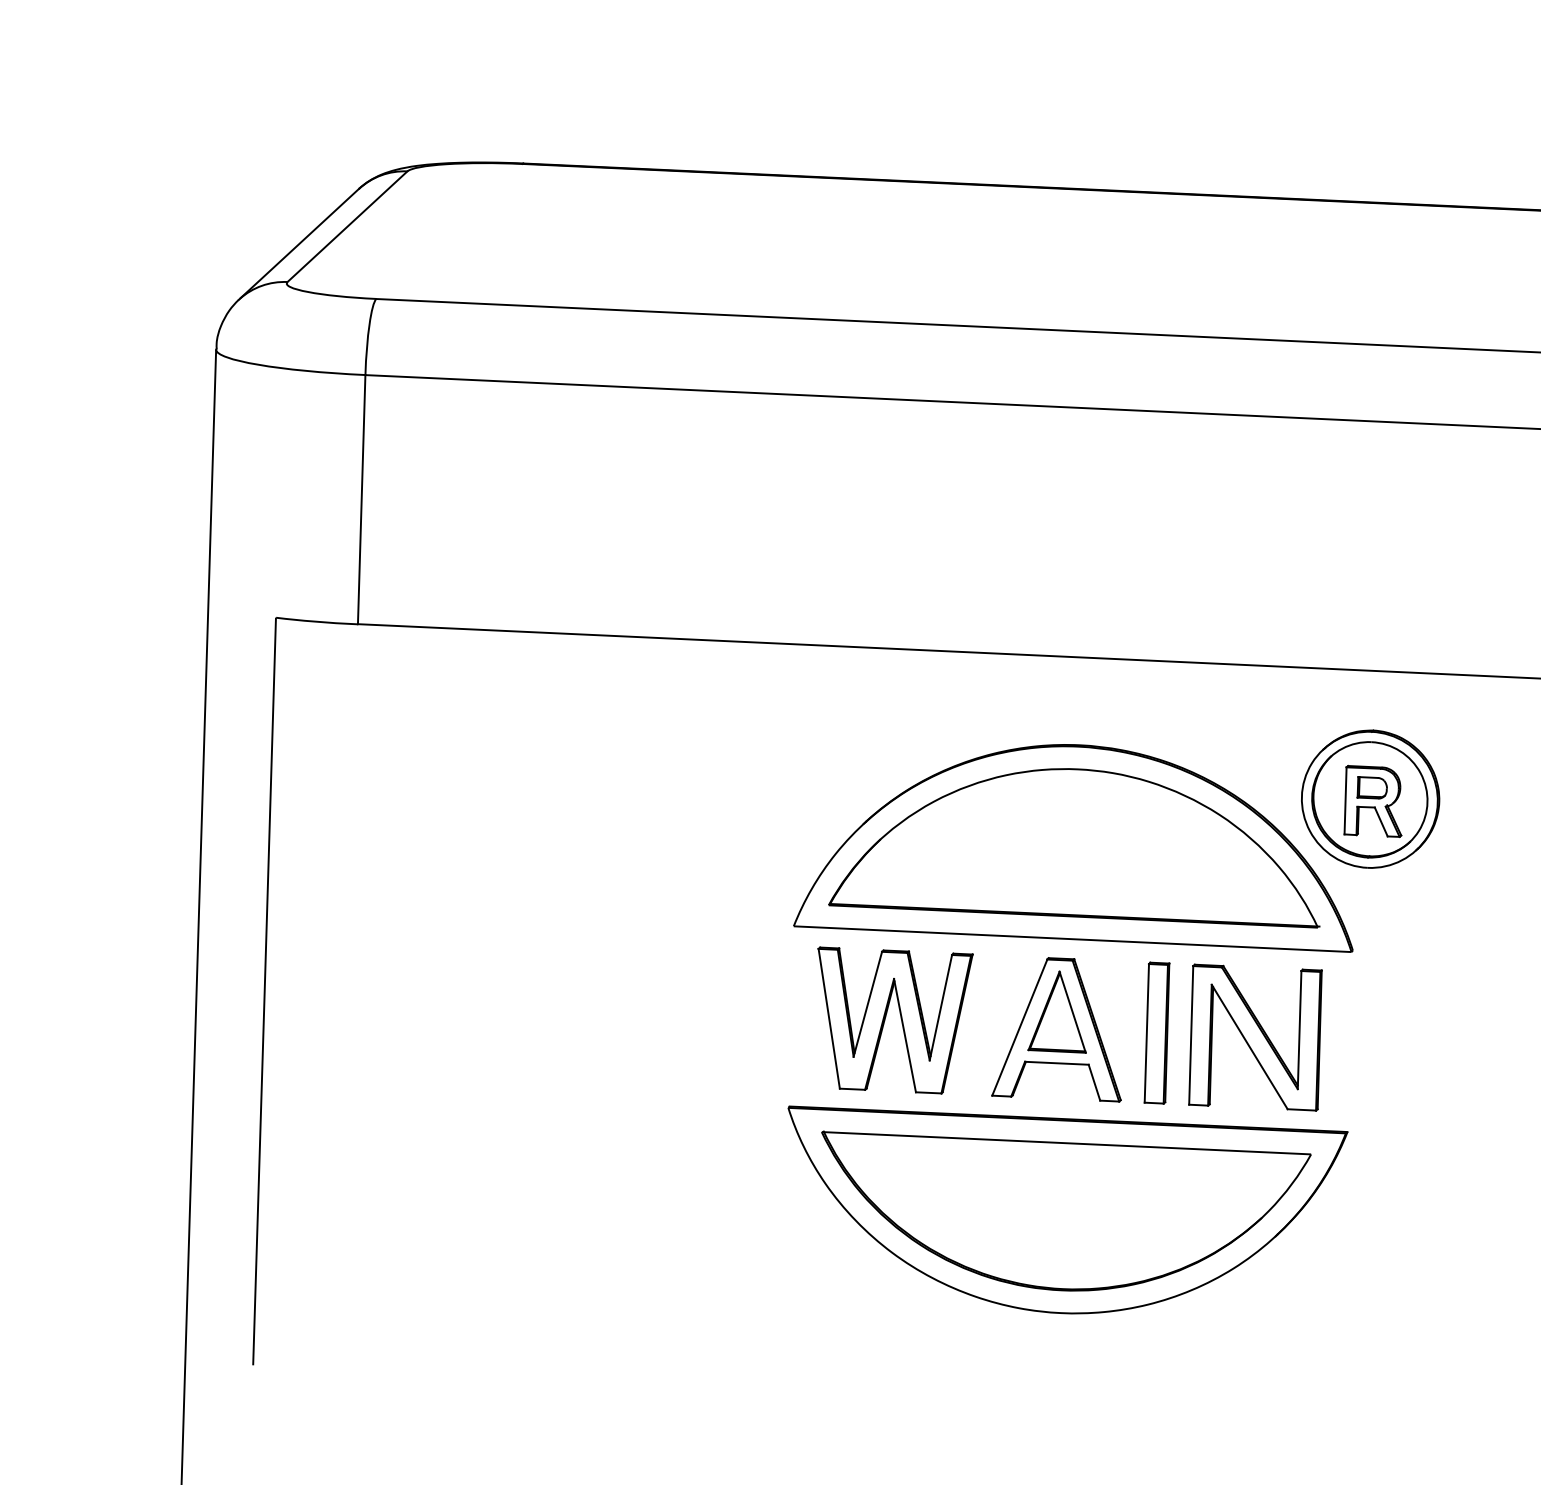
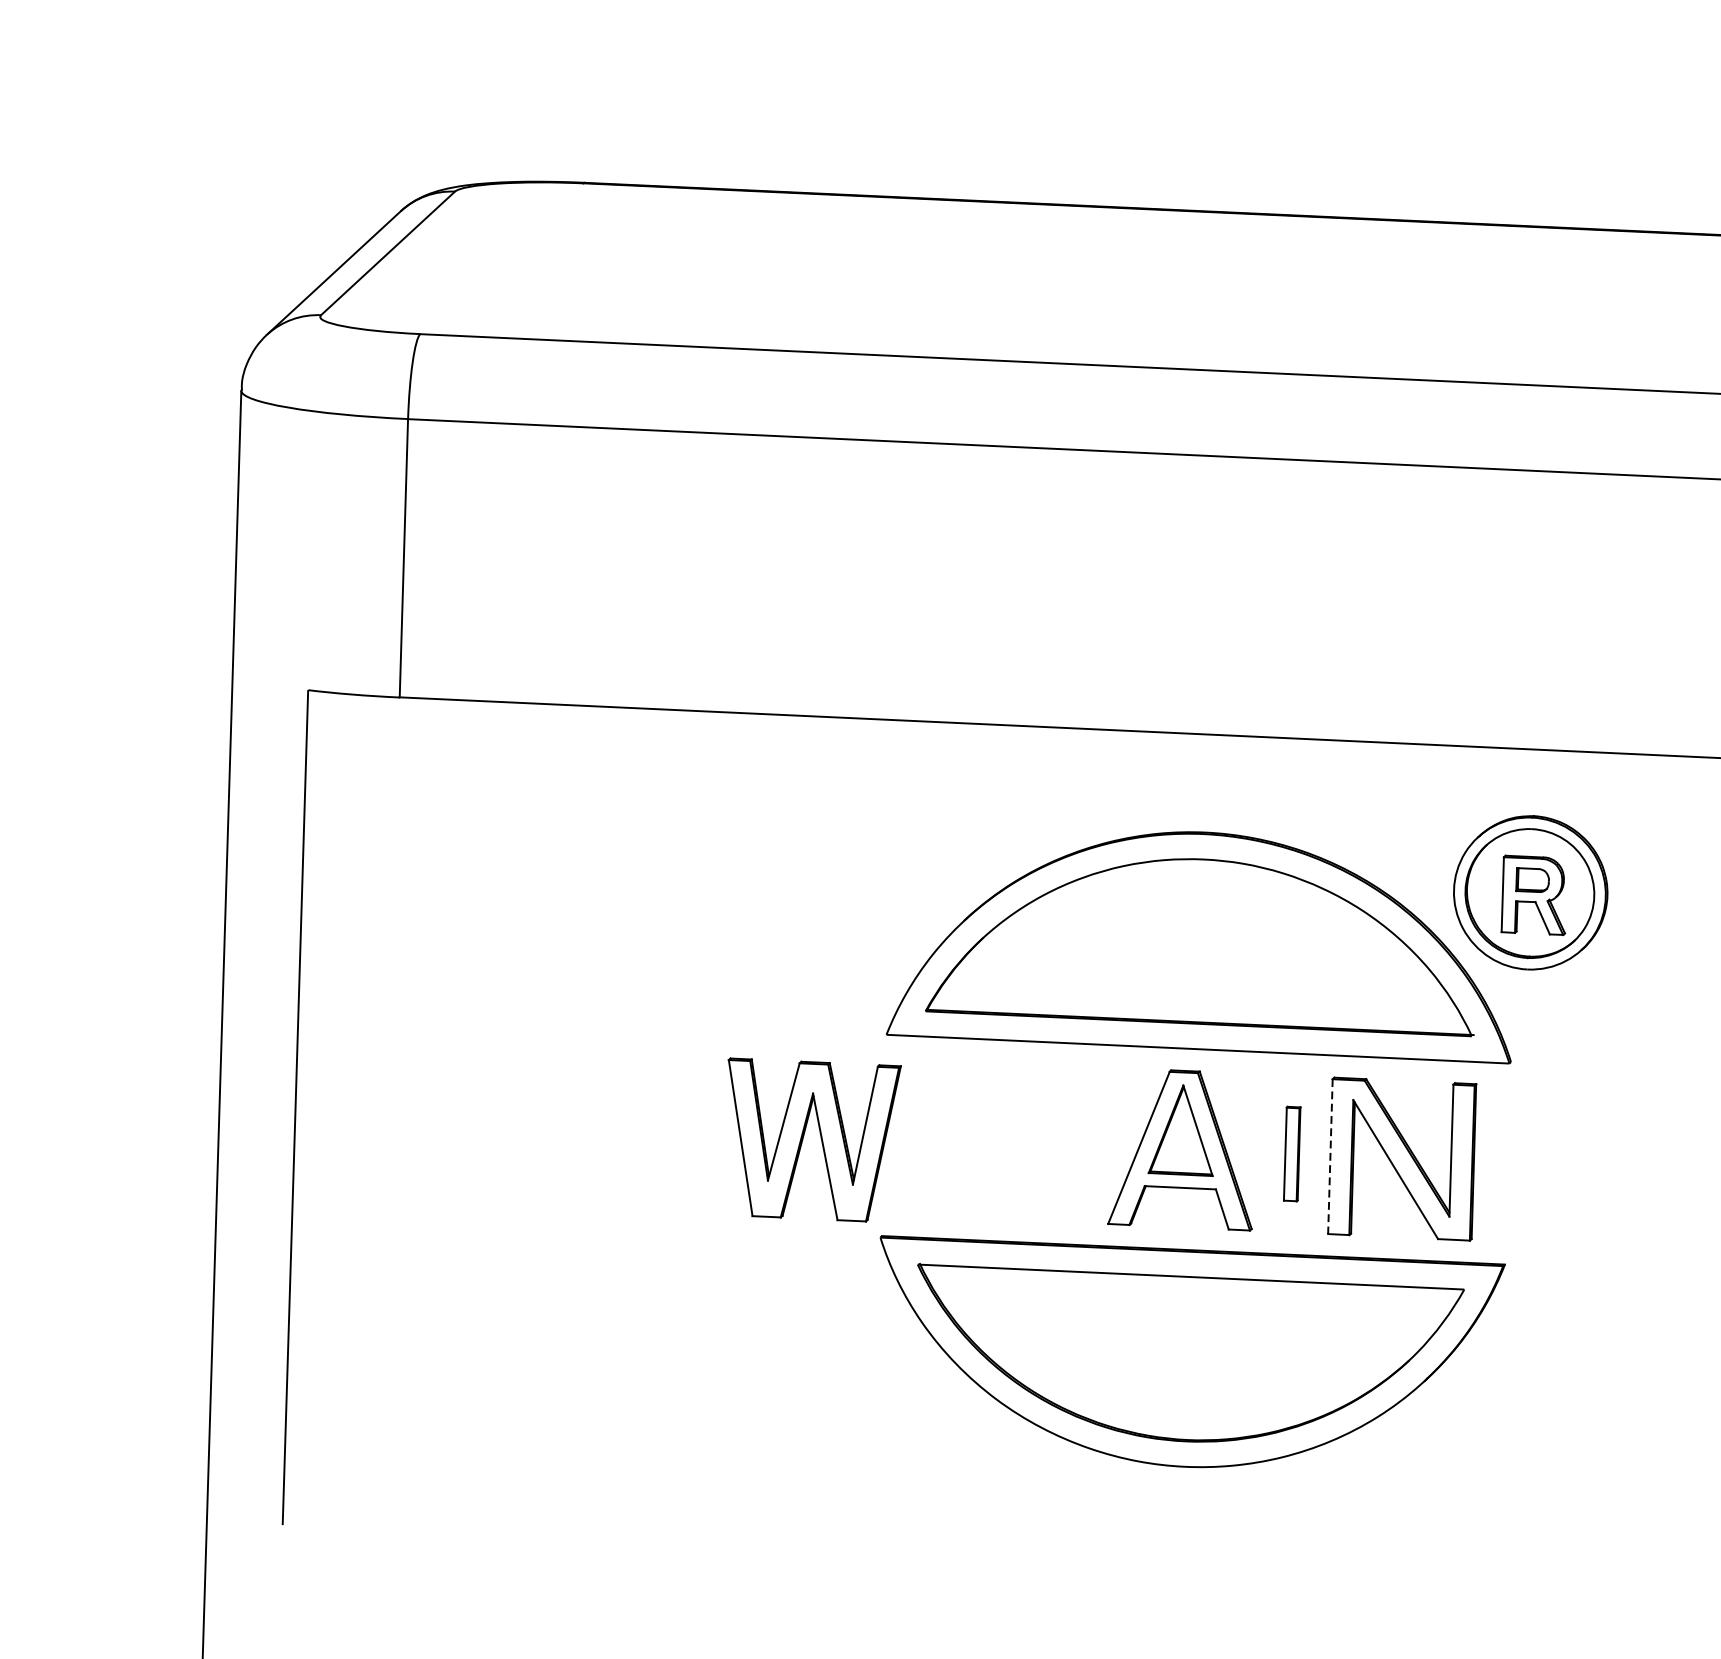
part: (895, 1020) -> (814, 1139), moved
part: (1156, 1032) -> (1291, 1153), size x0.6
line: (1191, 1035) -> (1330, 1156), solid -> dashed

